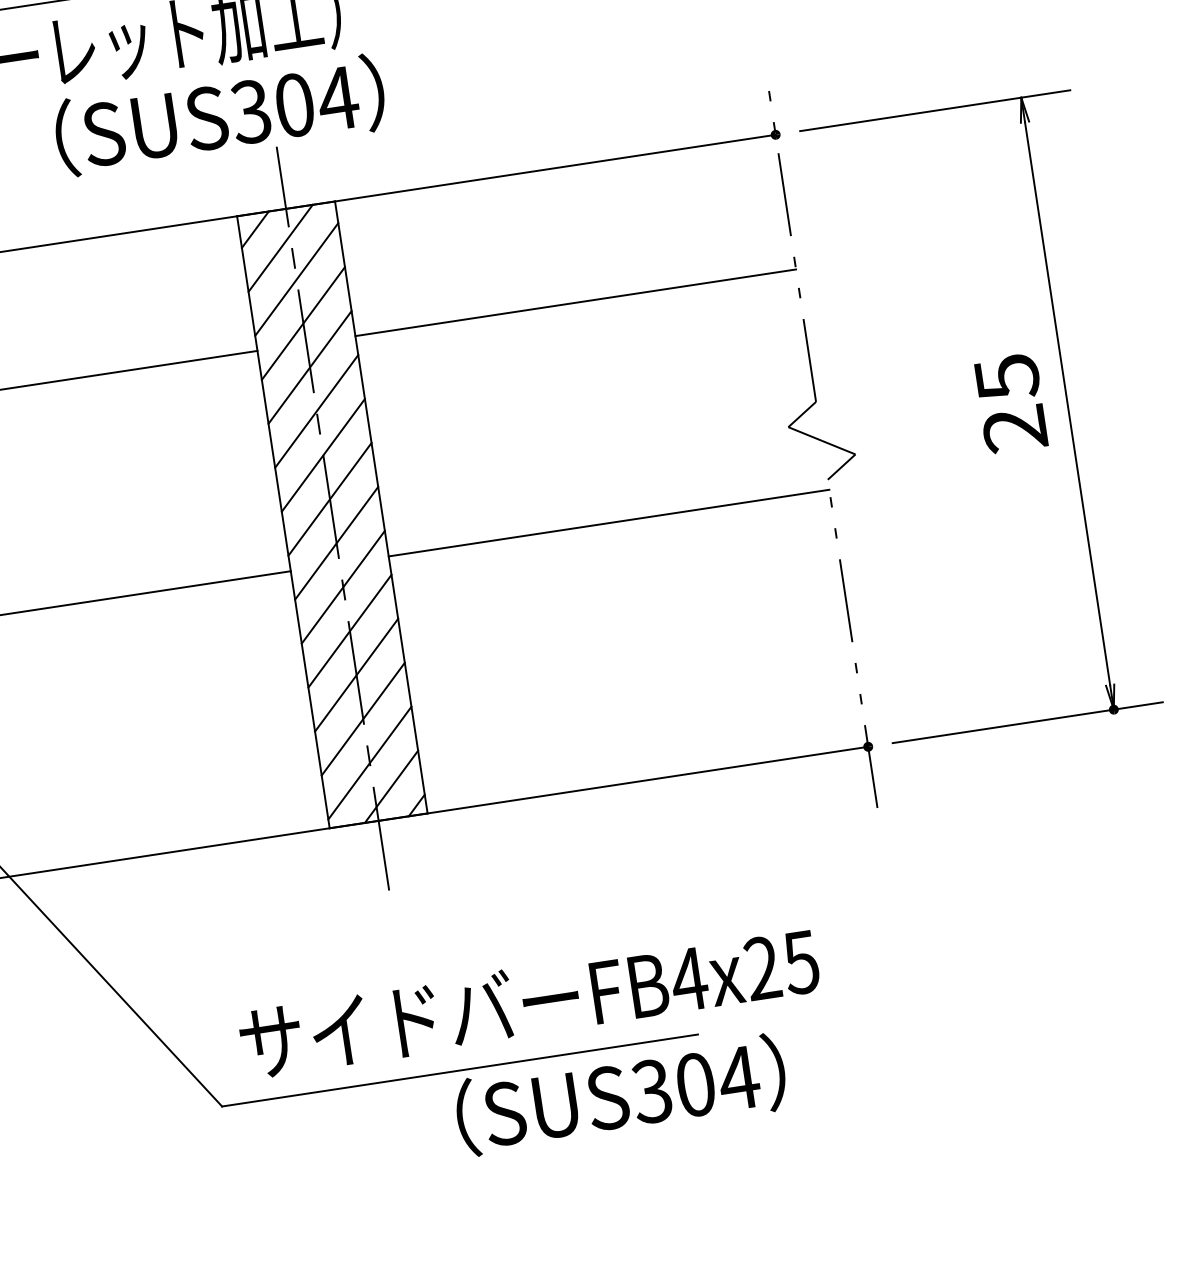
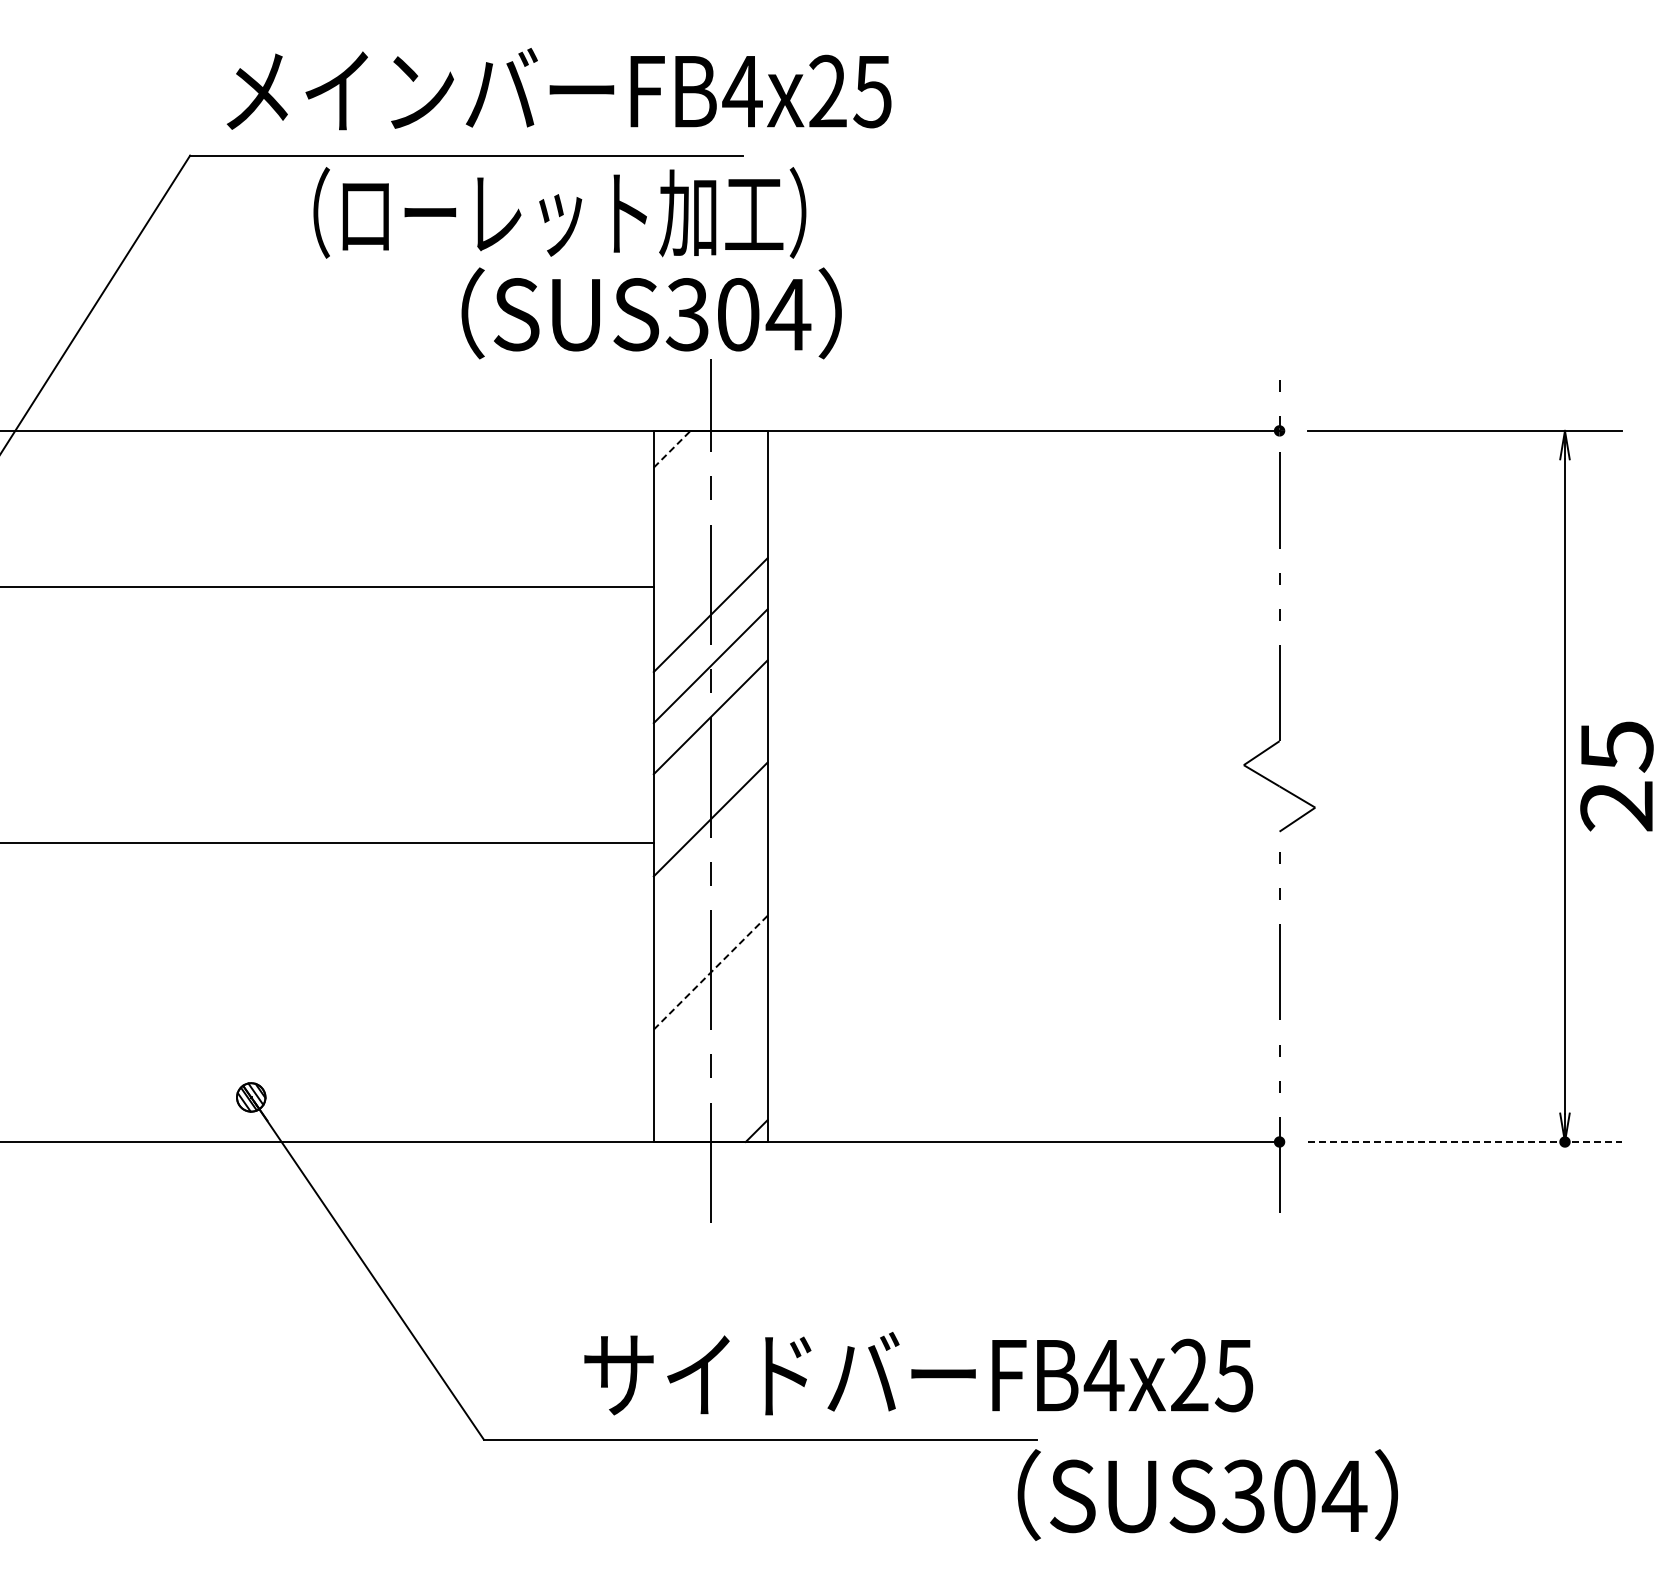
line: (255, 229) -> (672, 448), solid -> dashed
line: (280, 248) -> (697, 474), removed
line: (296, 279) -> (710, 512), removed
line: (575, 302) -> (1023, 587), removed
line: (303, 323) -> (710, 563), removed
text: (1010, 403) -> (1616, 776), moved
line: (329, 499) -> (710, 768), removed
line: (609, 523) -> (1023, 843), removed
line: (343, 587) -> (710, 870), removed
line: (349, 631) -> (710, 921), removed
line: (357, 674) -> (711, 972), solid -> dashed
line: (363, 718) -> (710, 1023), removed
line: (1027, 722) -> (1464, 1141), solid -> dashed
line: (369, 762) -> (710, 1074), removed
line: (390, 786) -> (730, 1105), removed
text: (529, 1001) -> (918, 1373), moved
text: (620, 1094) -> (1207, 1494), moved

